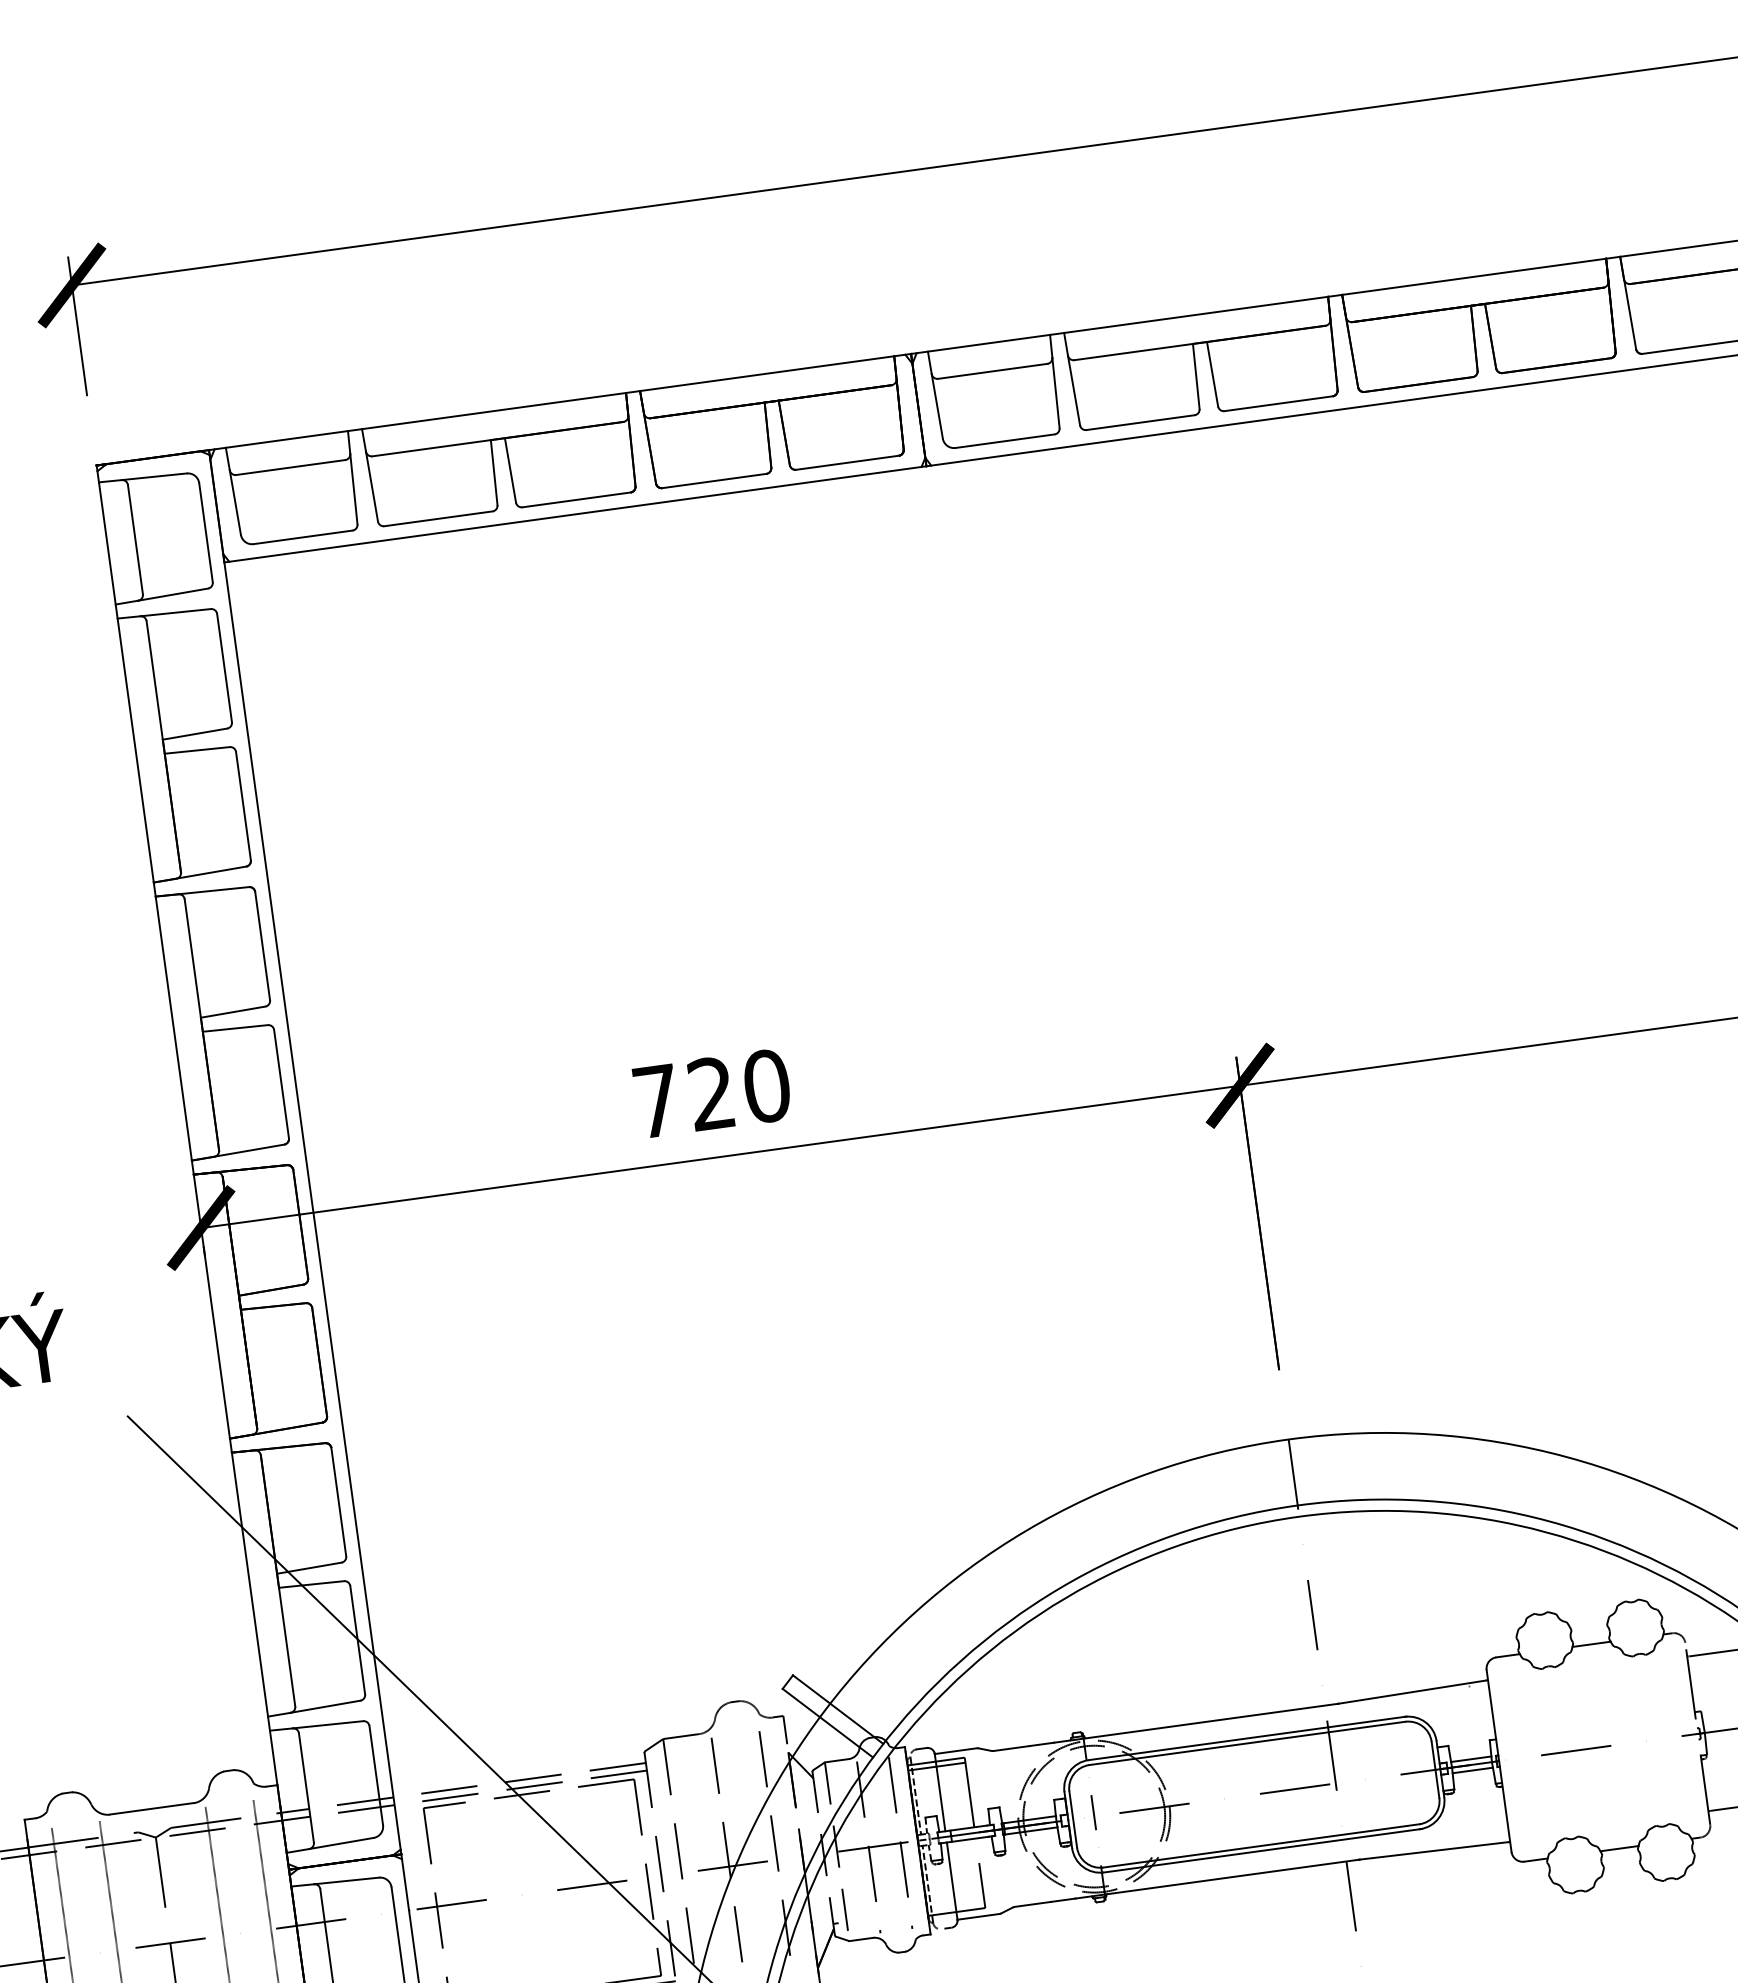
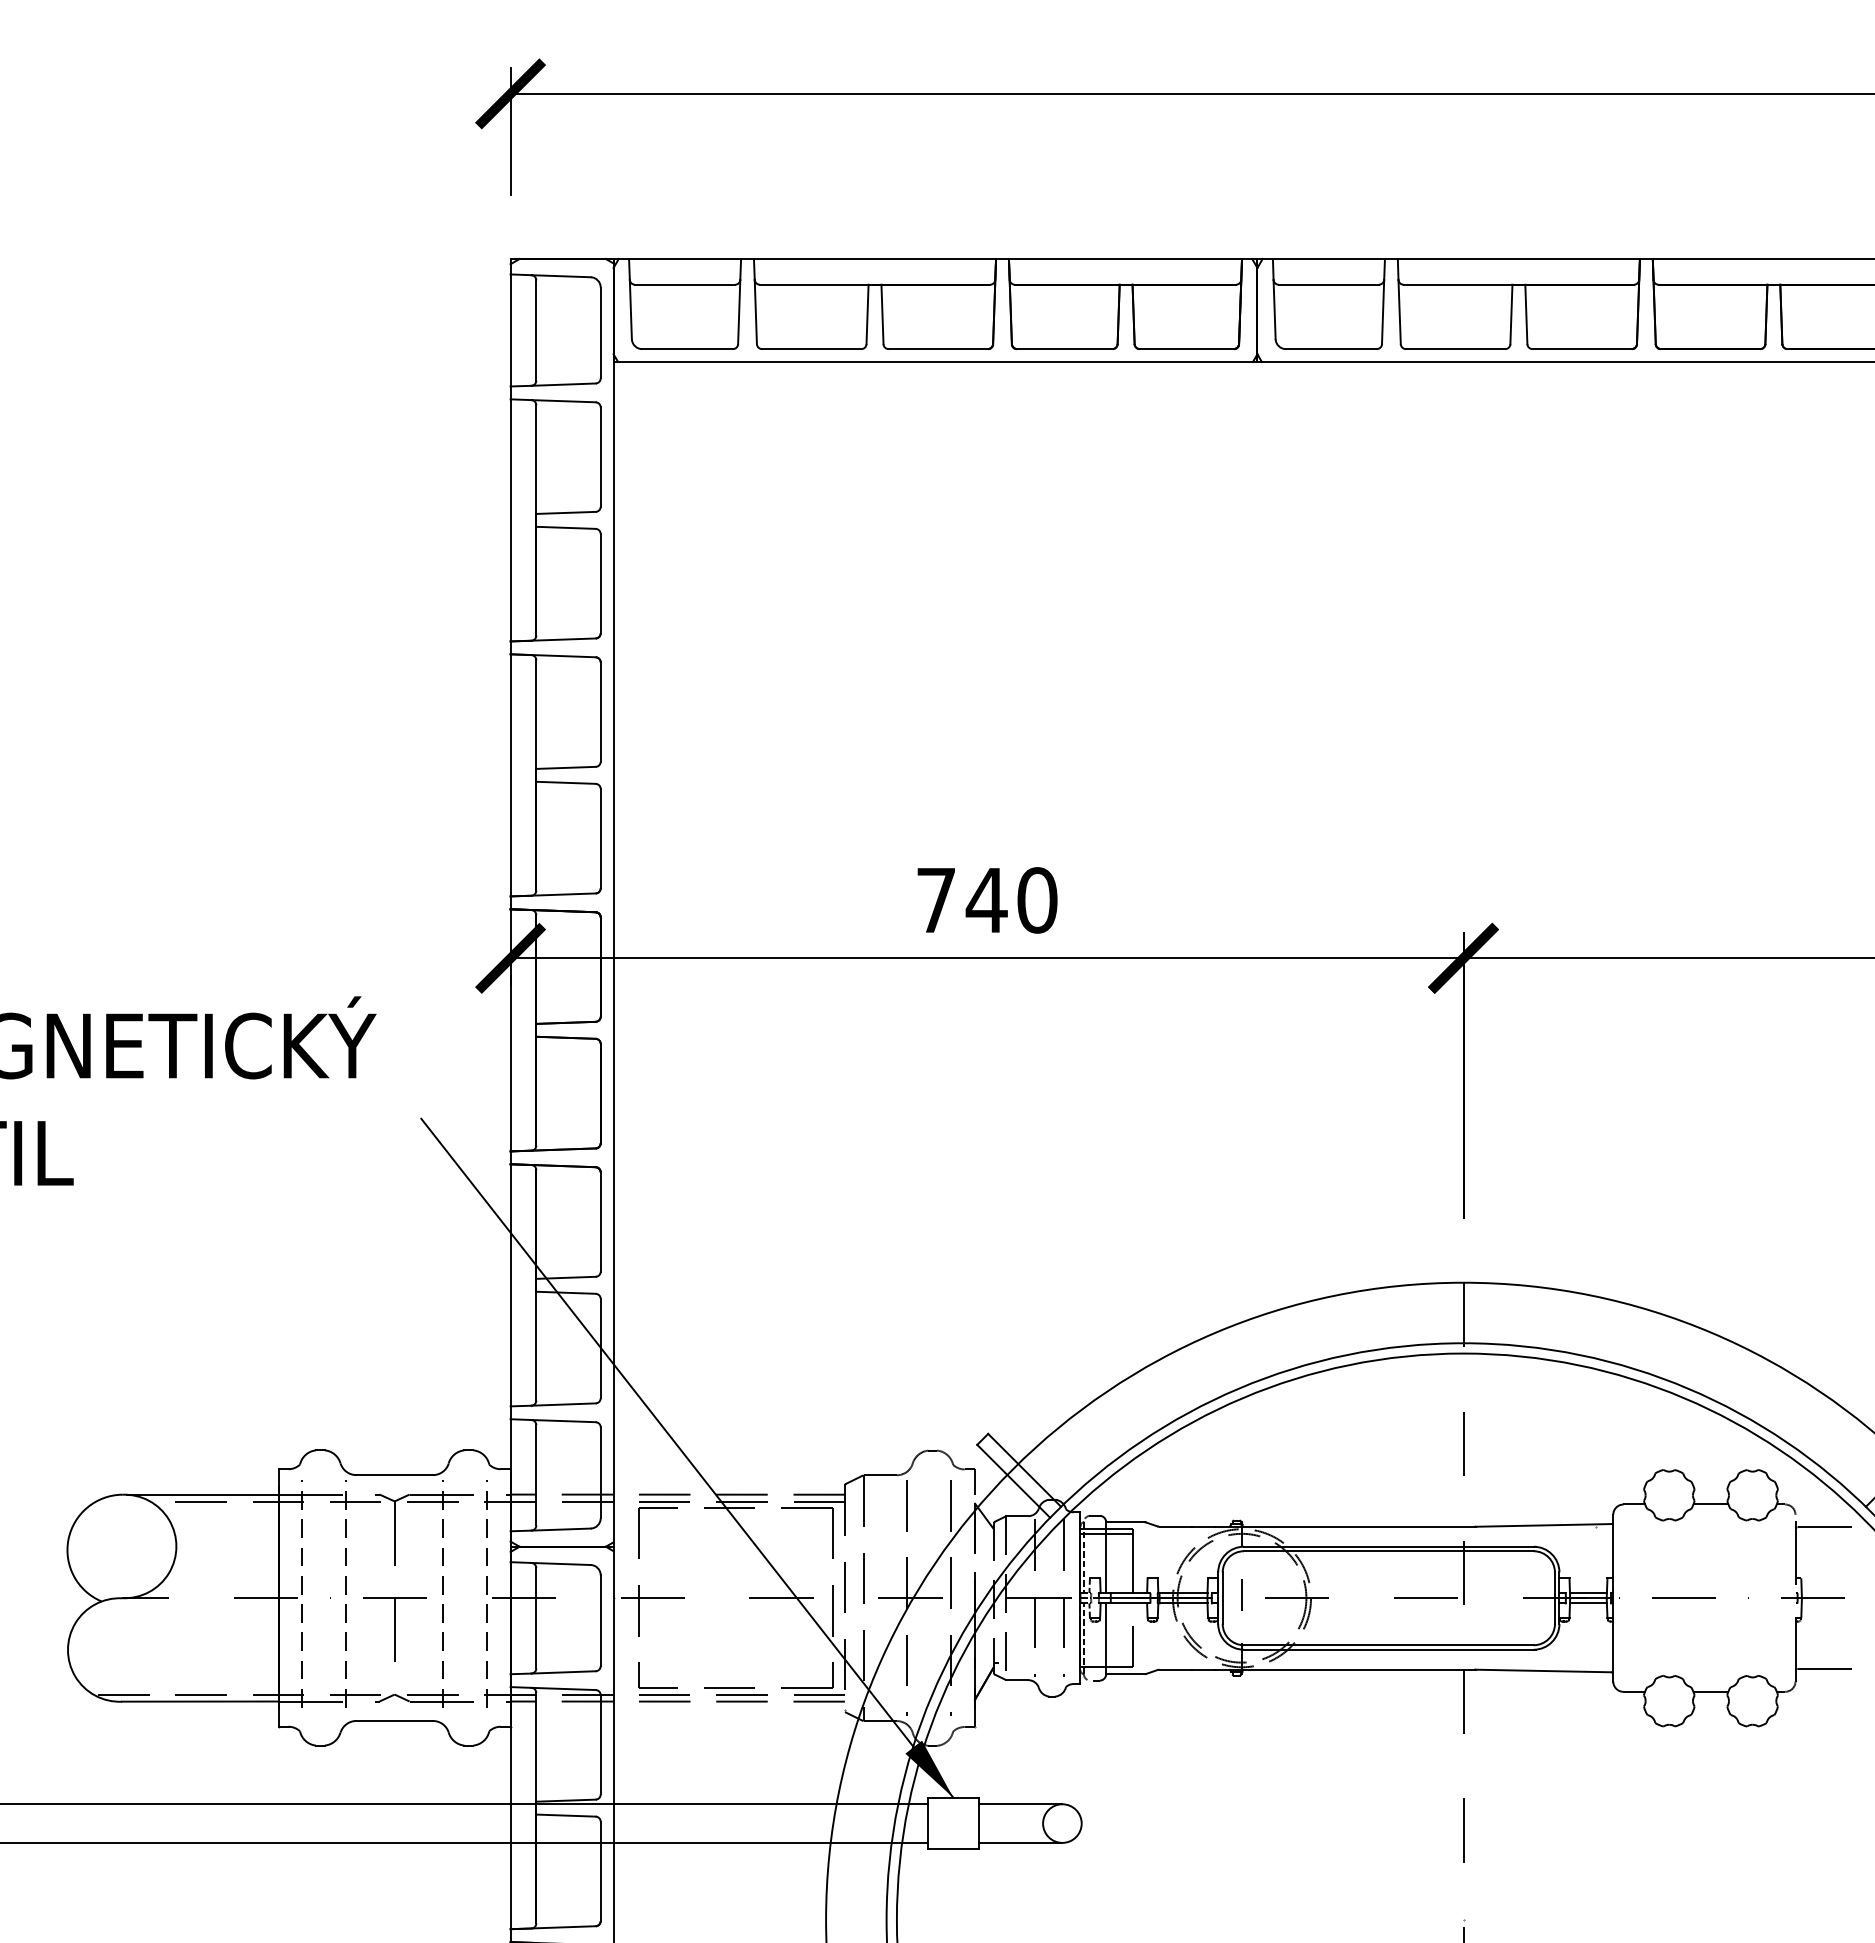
text: (711, 1092) -> (986, 899), 720 -> 740

